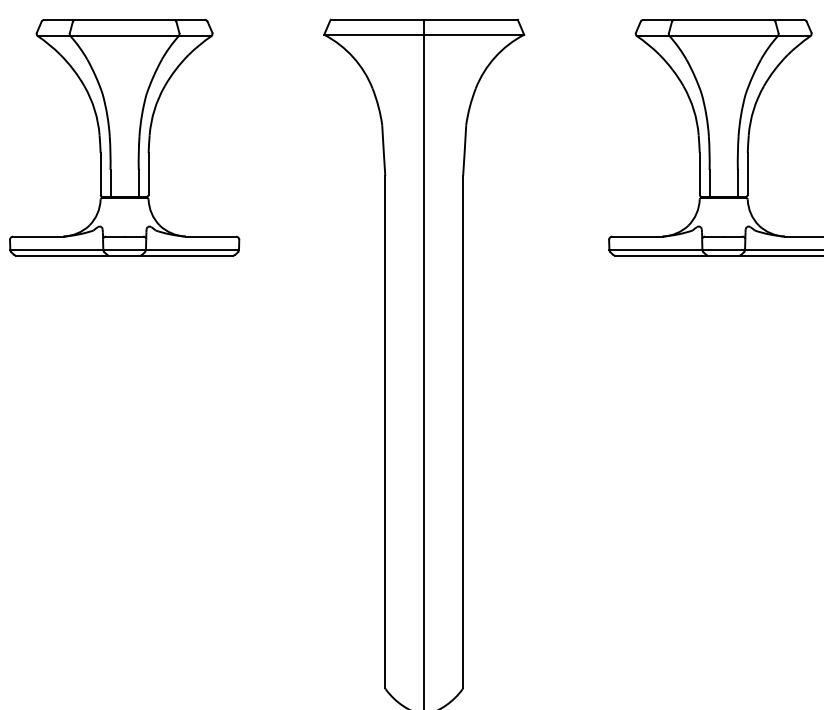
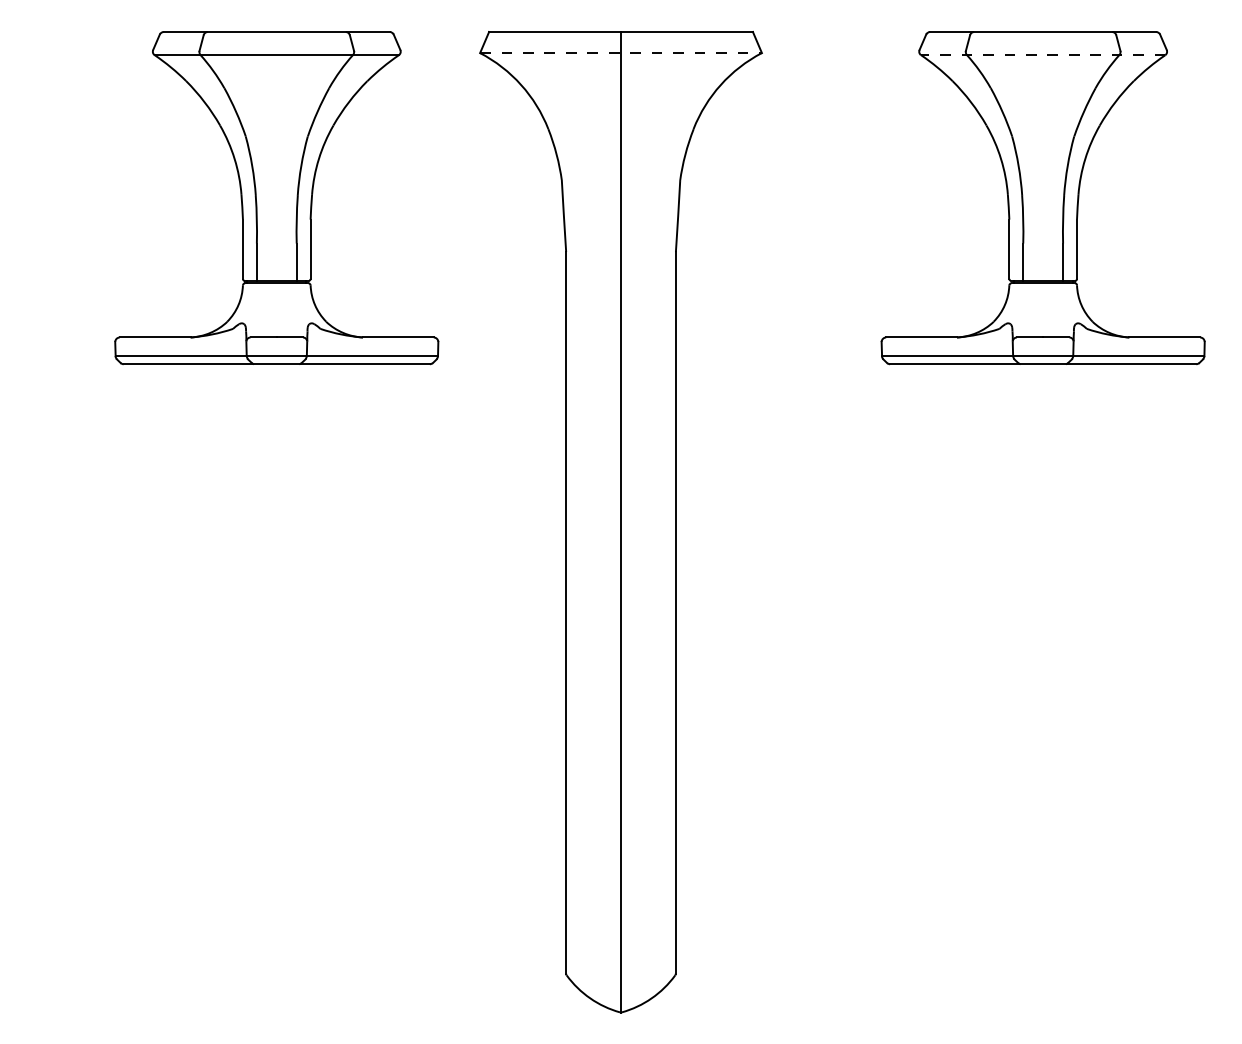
line: (424, 35) -> (621, 53), solid -> dashed
line: (723, 36) -> (1042, 55), solid -> dashed
part: (124, 137) -> (276, 198), moved

